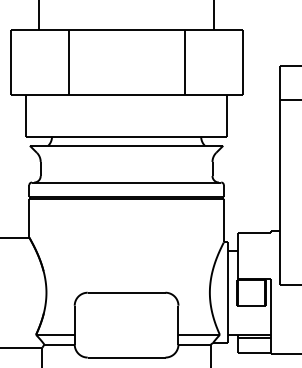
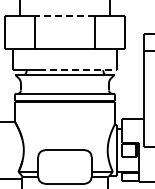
line: (125, 30) -> (64, 15), solid -> dashed
line: (151, 137) -> (77, 70), solid -> dashed

